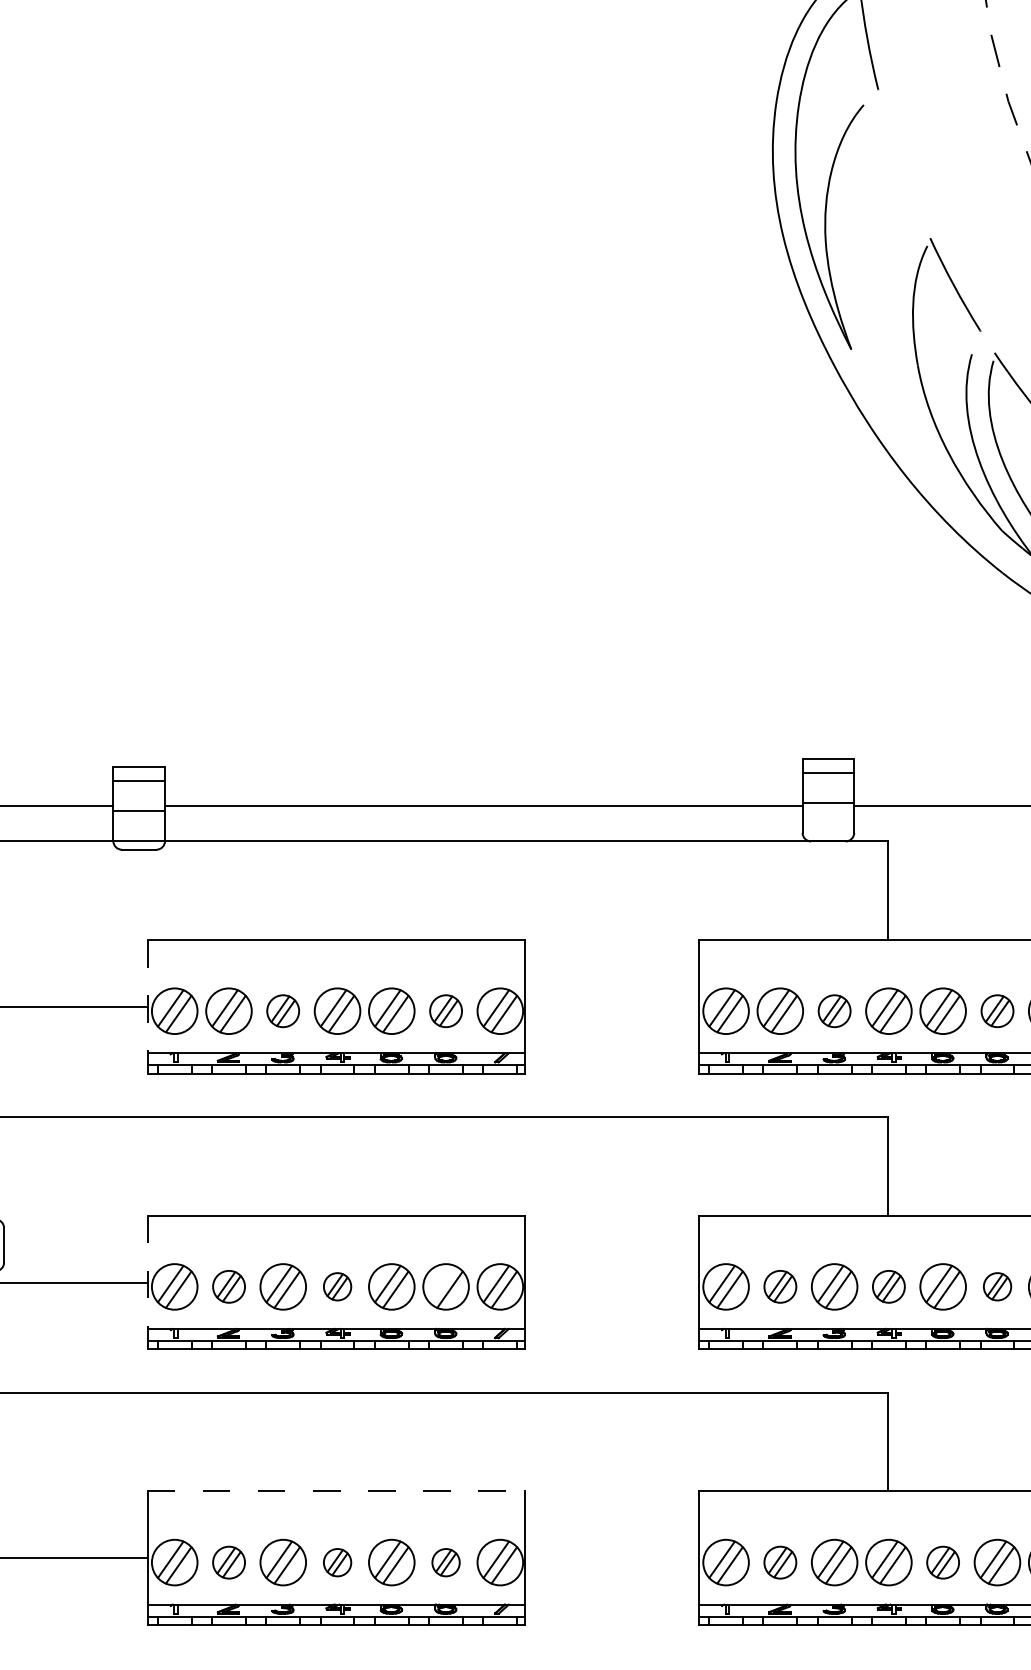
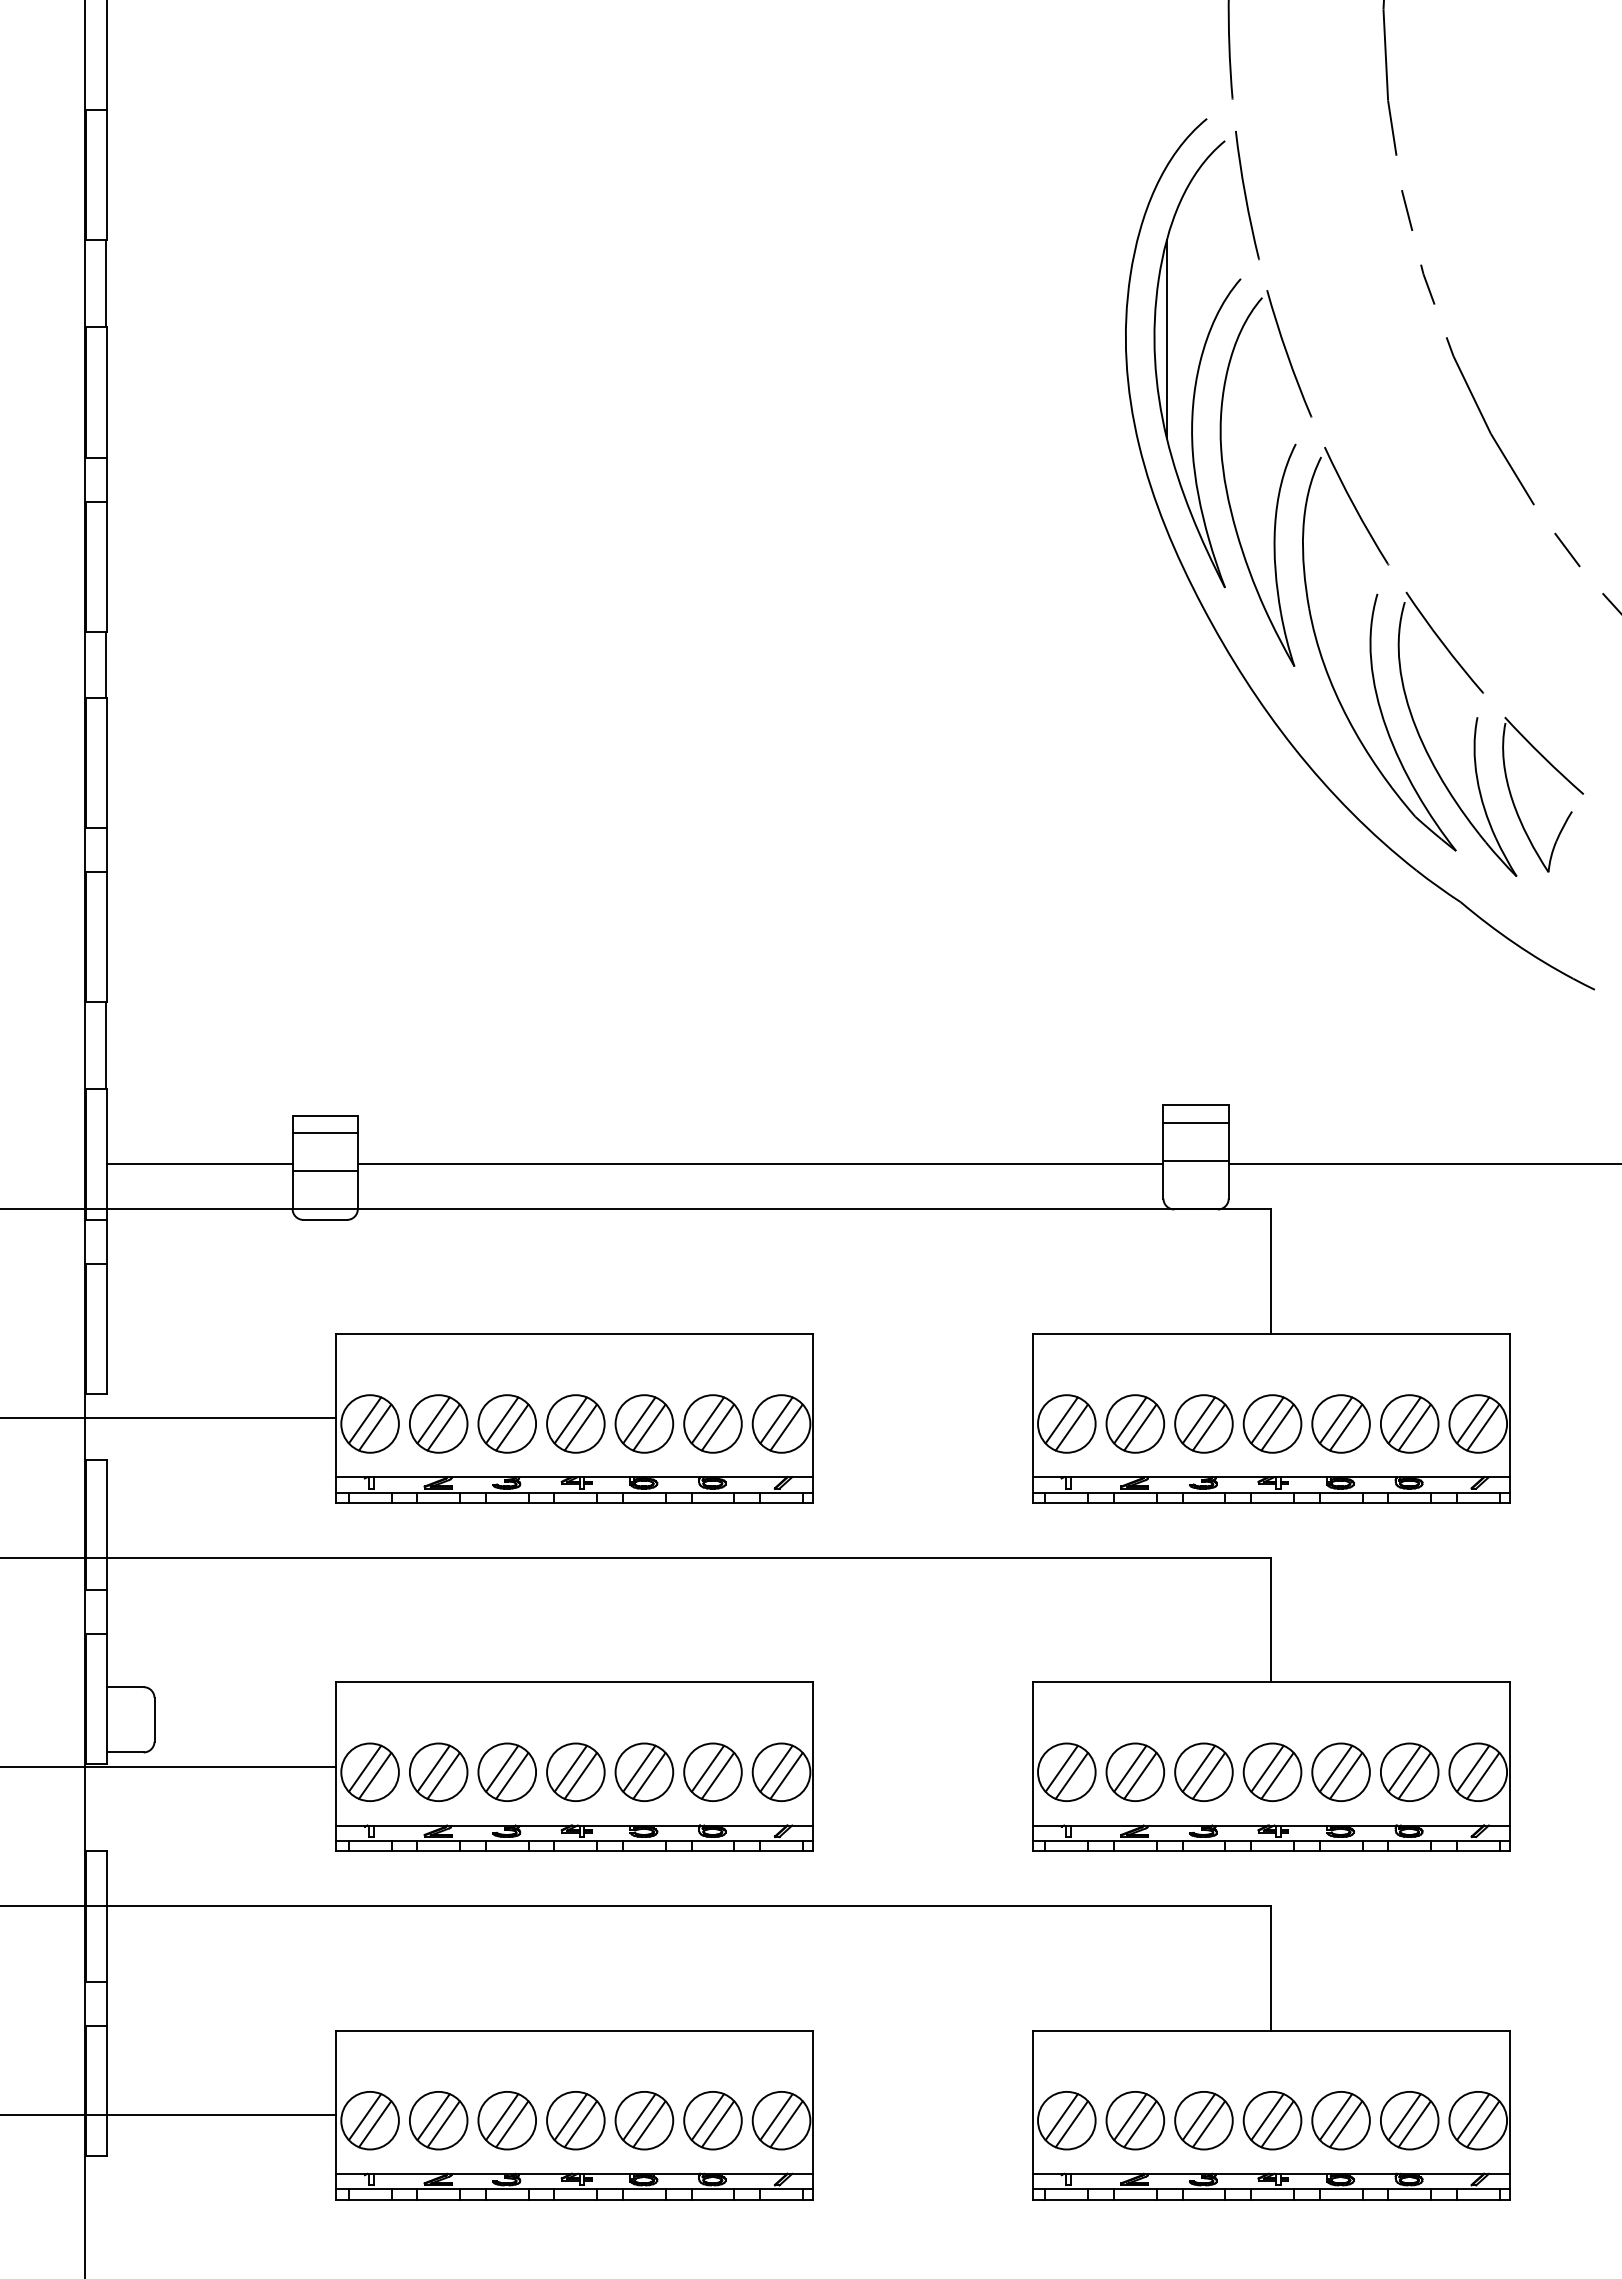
line: (804, 152) -> (1166, 339), added
part: (895, 266) -> (1280, 482), added
line: (147, 1006) -> (335, 1418), dashed -> solid
part: (282, 1010) -> (506, 1423), size x1.43
part: (445, 1010) -> (712, 1423), size x1.43
part: (834, 1010) -> (1203, 1423), size x1.43
part: (997, 1010) -> (1409, 1423), size x1.43
line: (147, 1283) -> (335, 1767), dashed -> solid
line: (441, 1283) -> (707, 1768), added
part: (228, 1286) -> (438, 1771), size x1.43
part: (337, 1286) -> (575, 1771), size x1.67
part: (780, 1286) -> (1135, 1771), size x1.43
part: (888, 1286) -> (1272, 1771), size x1.43
part: (997, 1286) -> (1409, 1771), size x1.67
line: (336, 1491) -> (574, 2030), dashed -> solid
part: (228, 1562) -> (438, 2120), size x1.43
part: (337, 1562) -> (575, 2120), size x1.67
part: (445, 1562) -> (712, 2120), size x1.67
part: (780, 1562) -> (1135, 2120), size x1.43
part: (942, 1562) -> (1340, 2120), size x1.43

